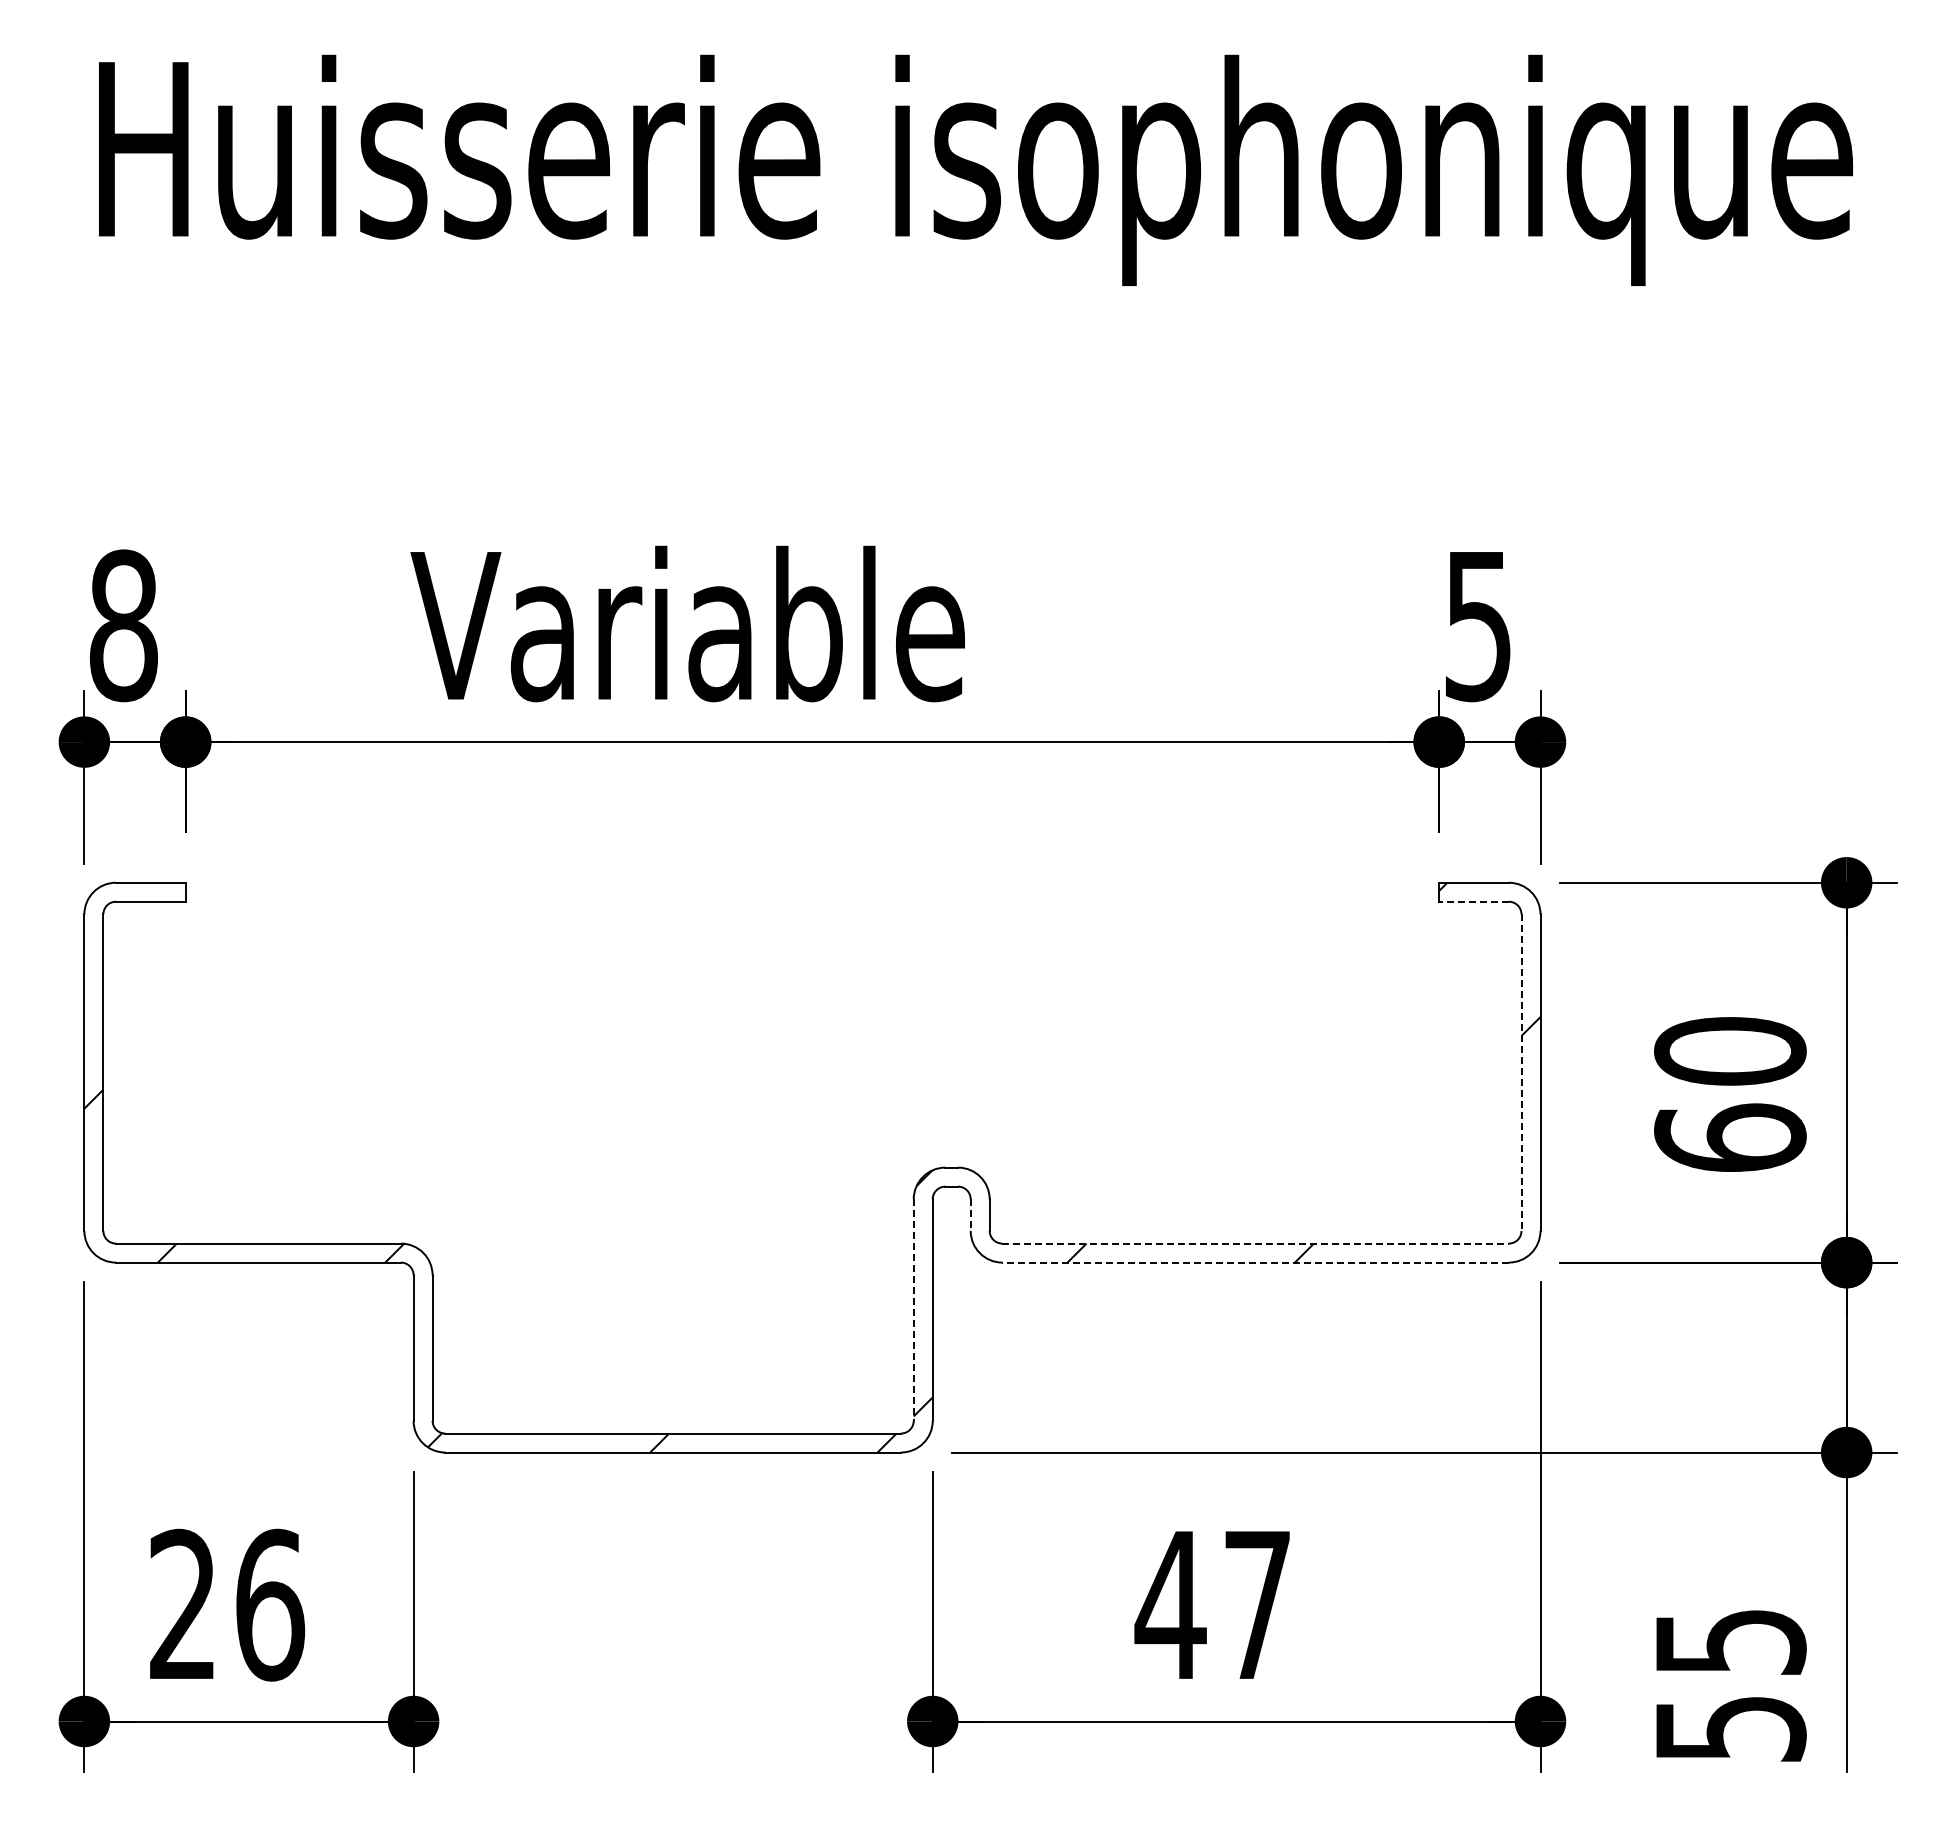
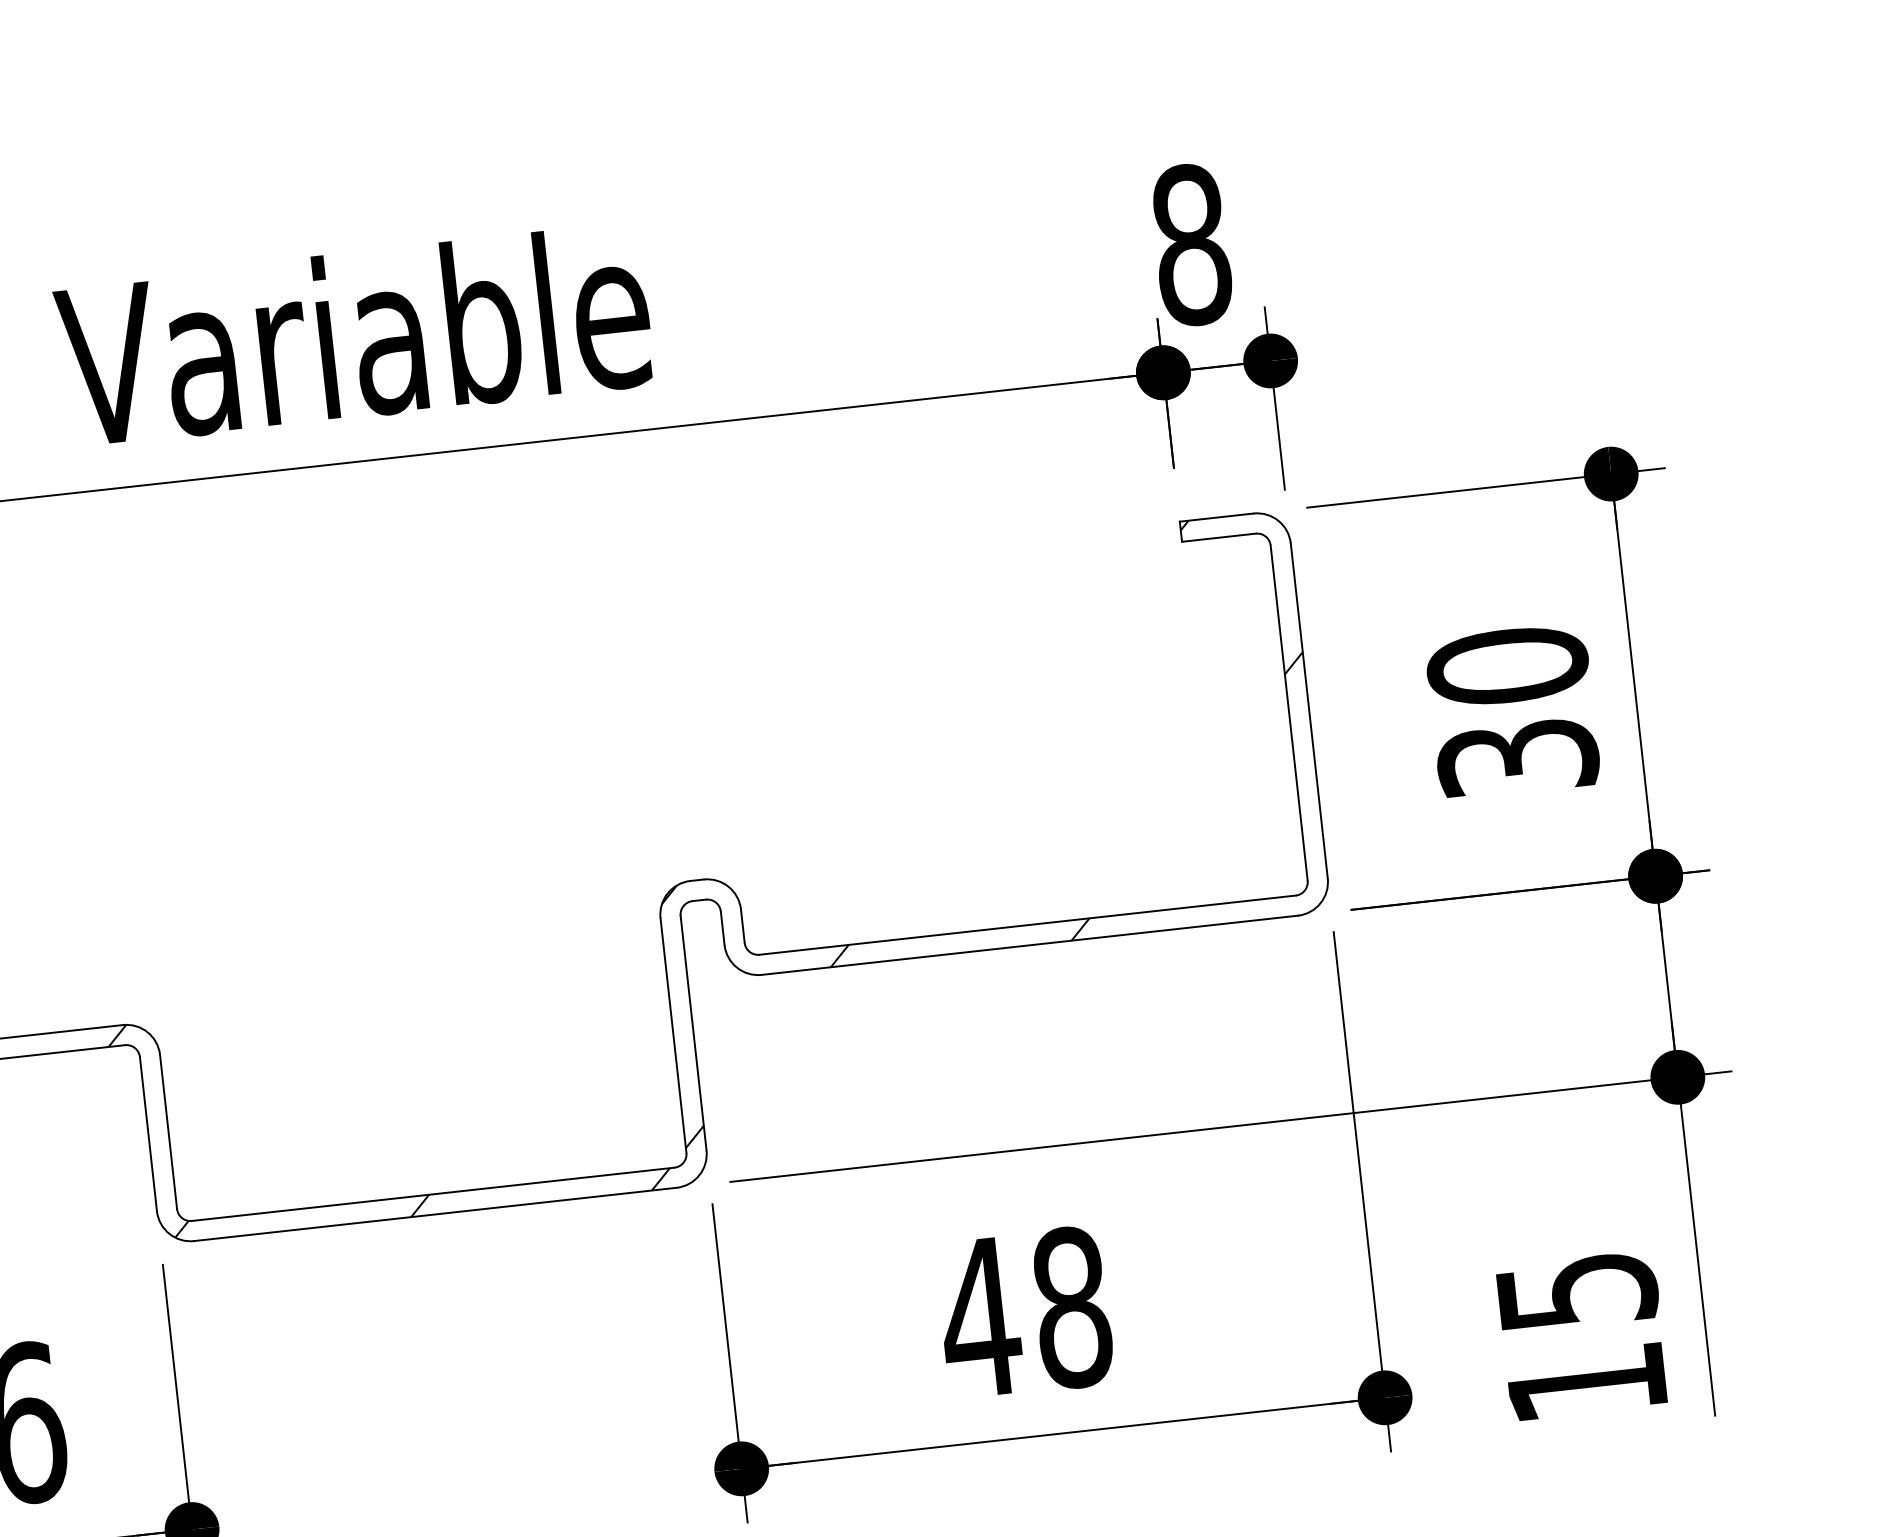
text: (1478, 625) -> (1191, 244), 5 -> 8
line: (1474, 901) -> (1219, 537), dashed -> solid
line: (1521, 1073) -> (1289, 714), dashed -> solid
text: (1730, 1137) -> (1518, 757), 60 -> 30
line: (970, 1215) -> (722, 928), dashed -> solid
line: (1256, 1243) -> (1028, 924), dashed -> solid
line: (1255, 1262) -> (1029, 945), dashed -> solid
line: (913, 1310) -> (673, 1035), dashed -> solid
text: (1257, 1604) -> (1071, 1307), 47 -> 48
text: (1731, 1729) -> (1588, 1383), 55 -> 15

